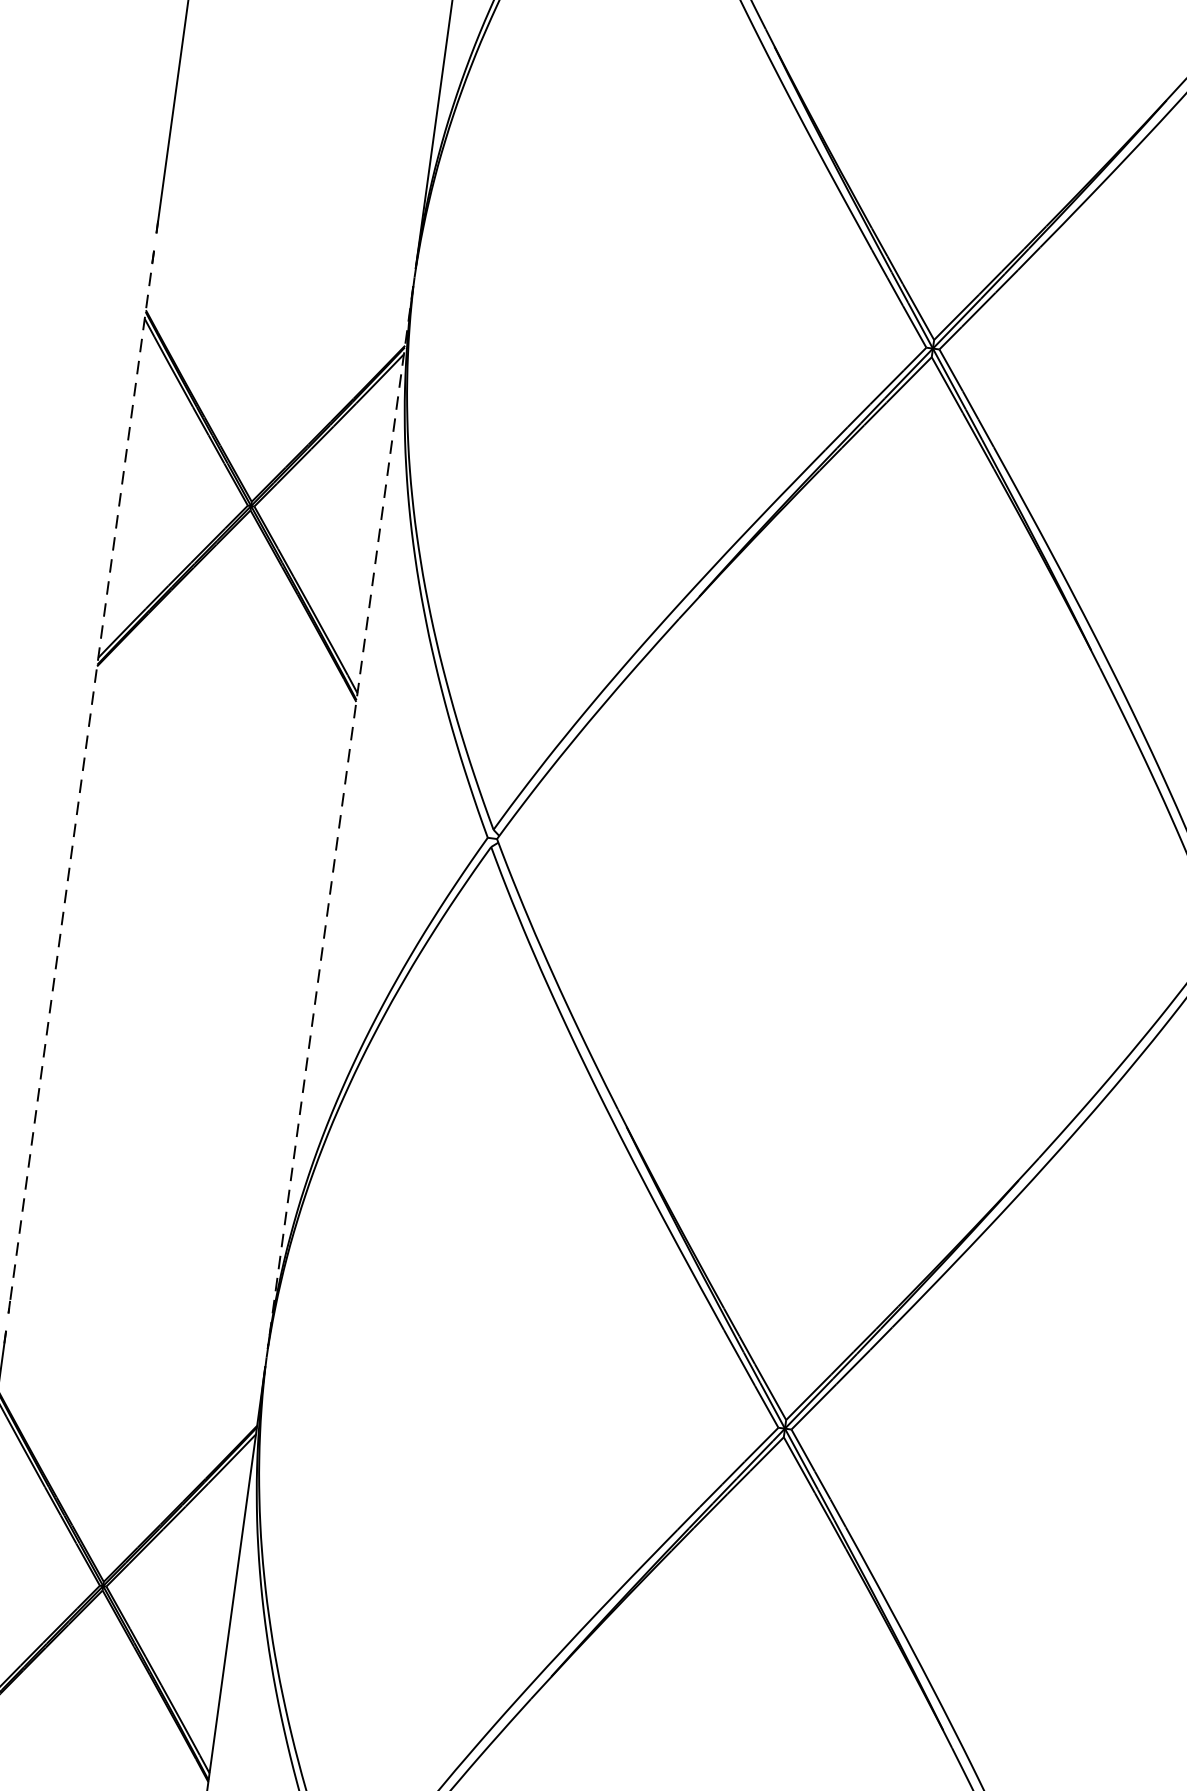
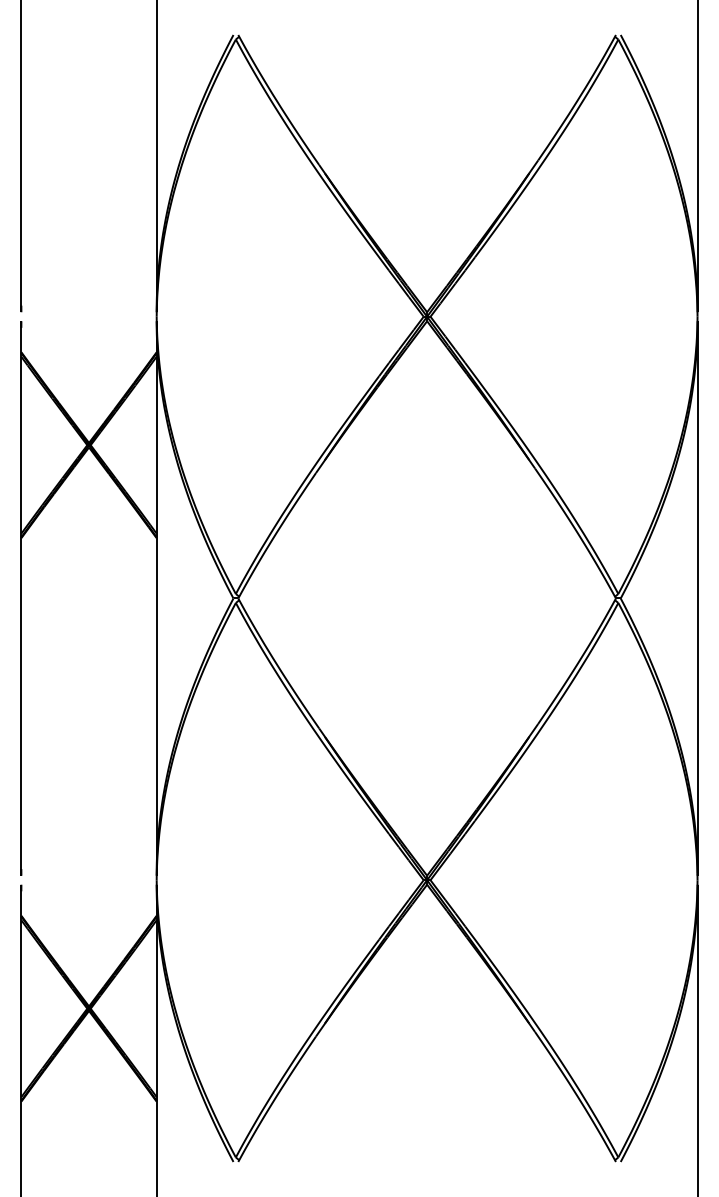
line: (81, 782) -> (21, 598), dashed -> solid
line: (340, 817) -> (156, 598), dashed -> solid

